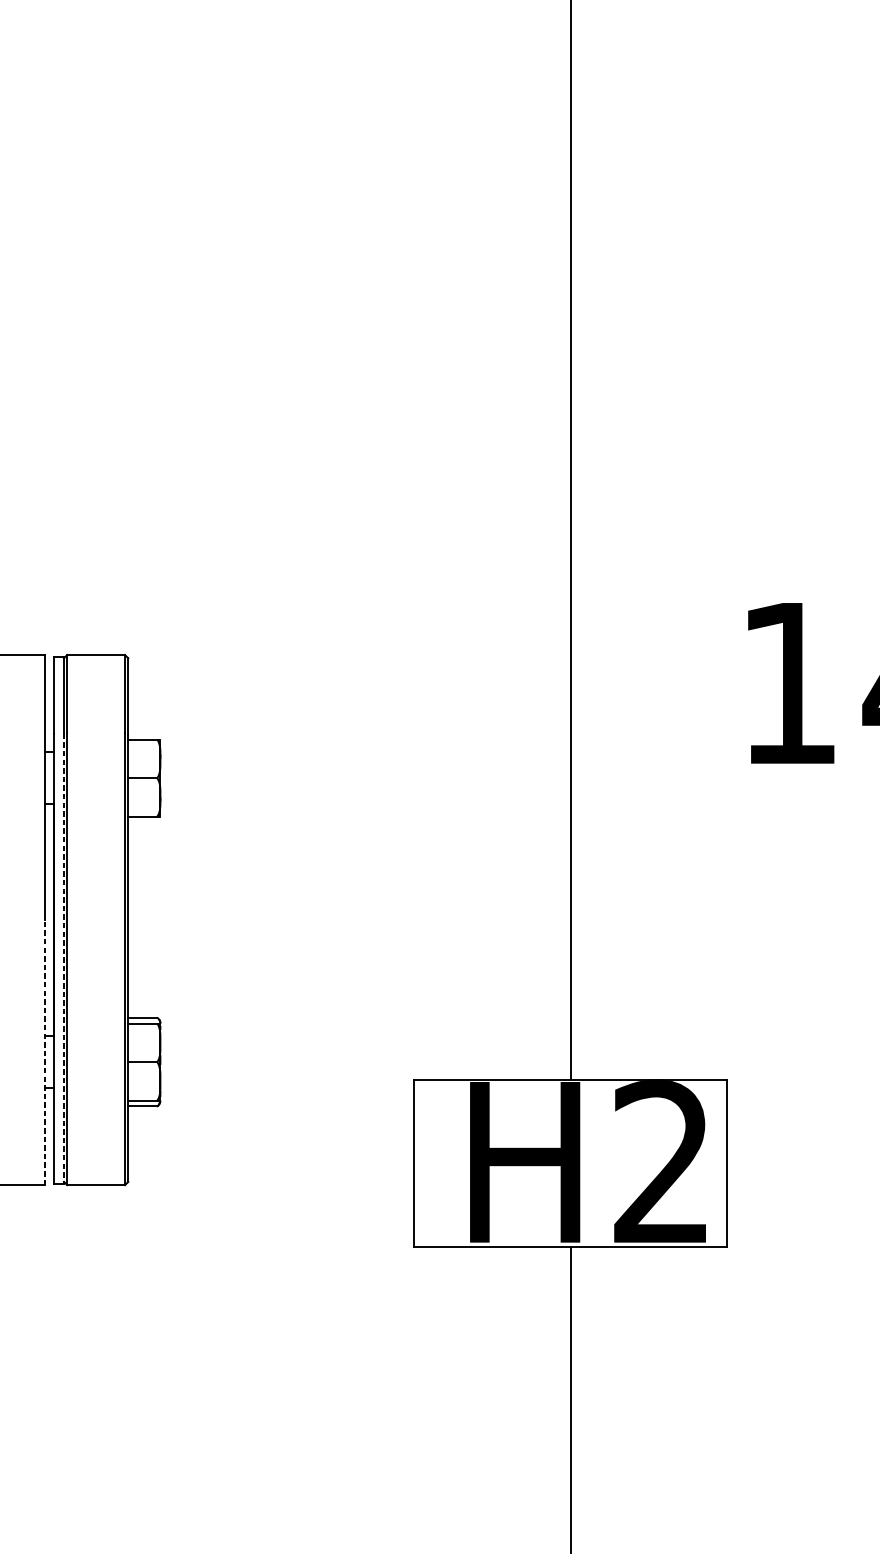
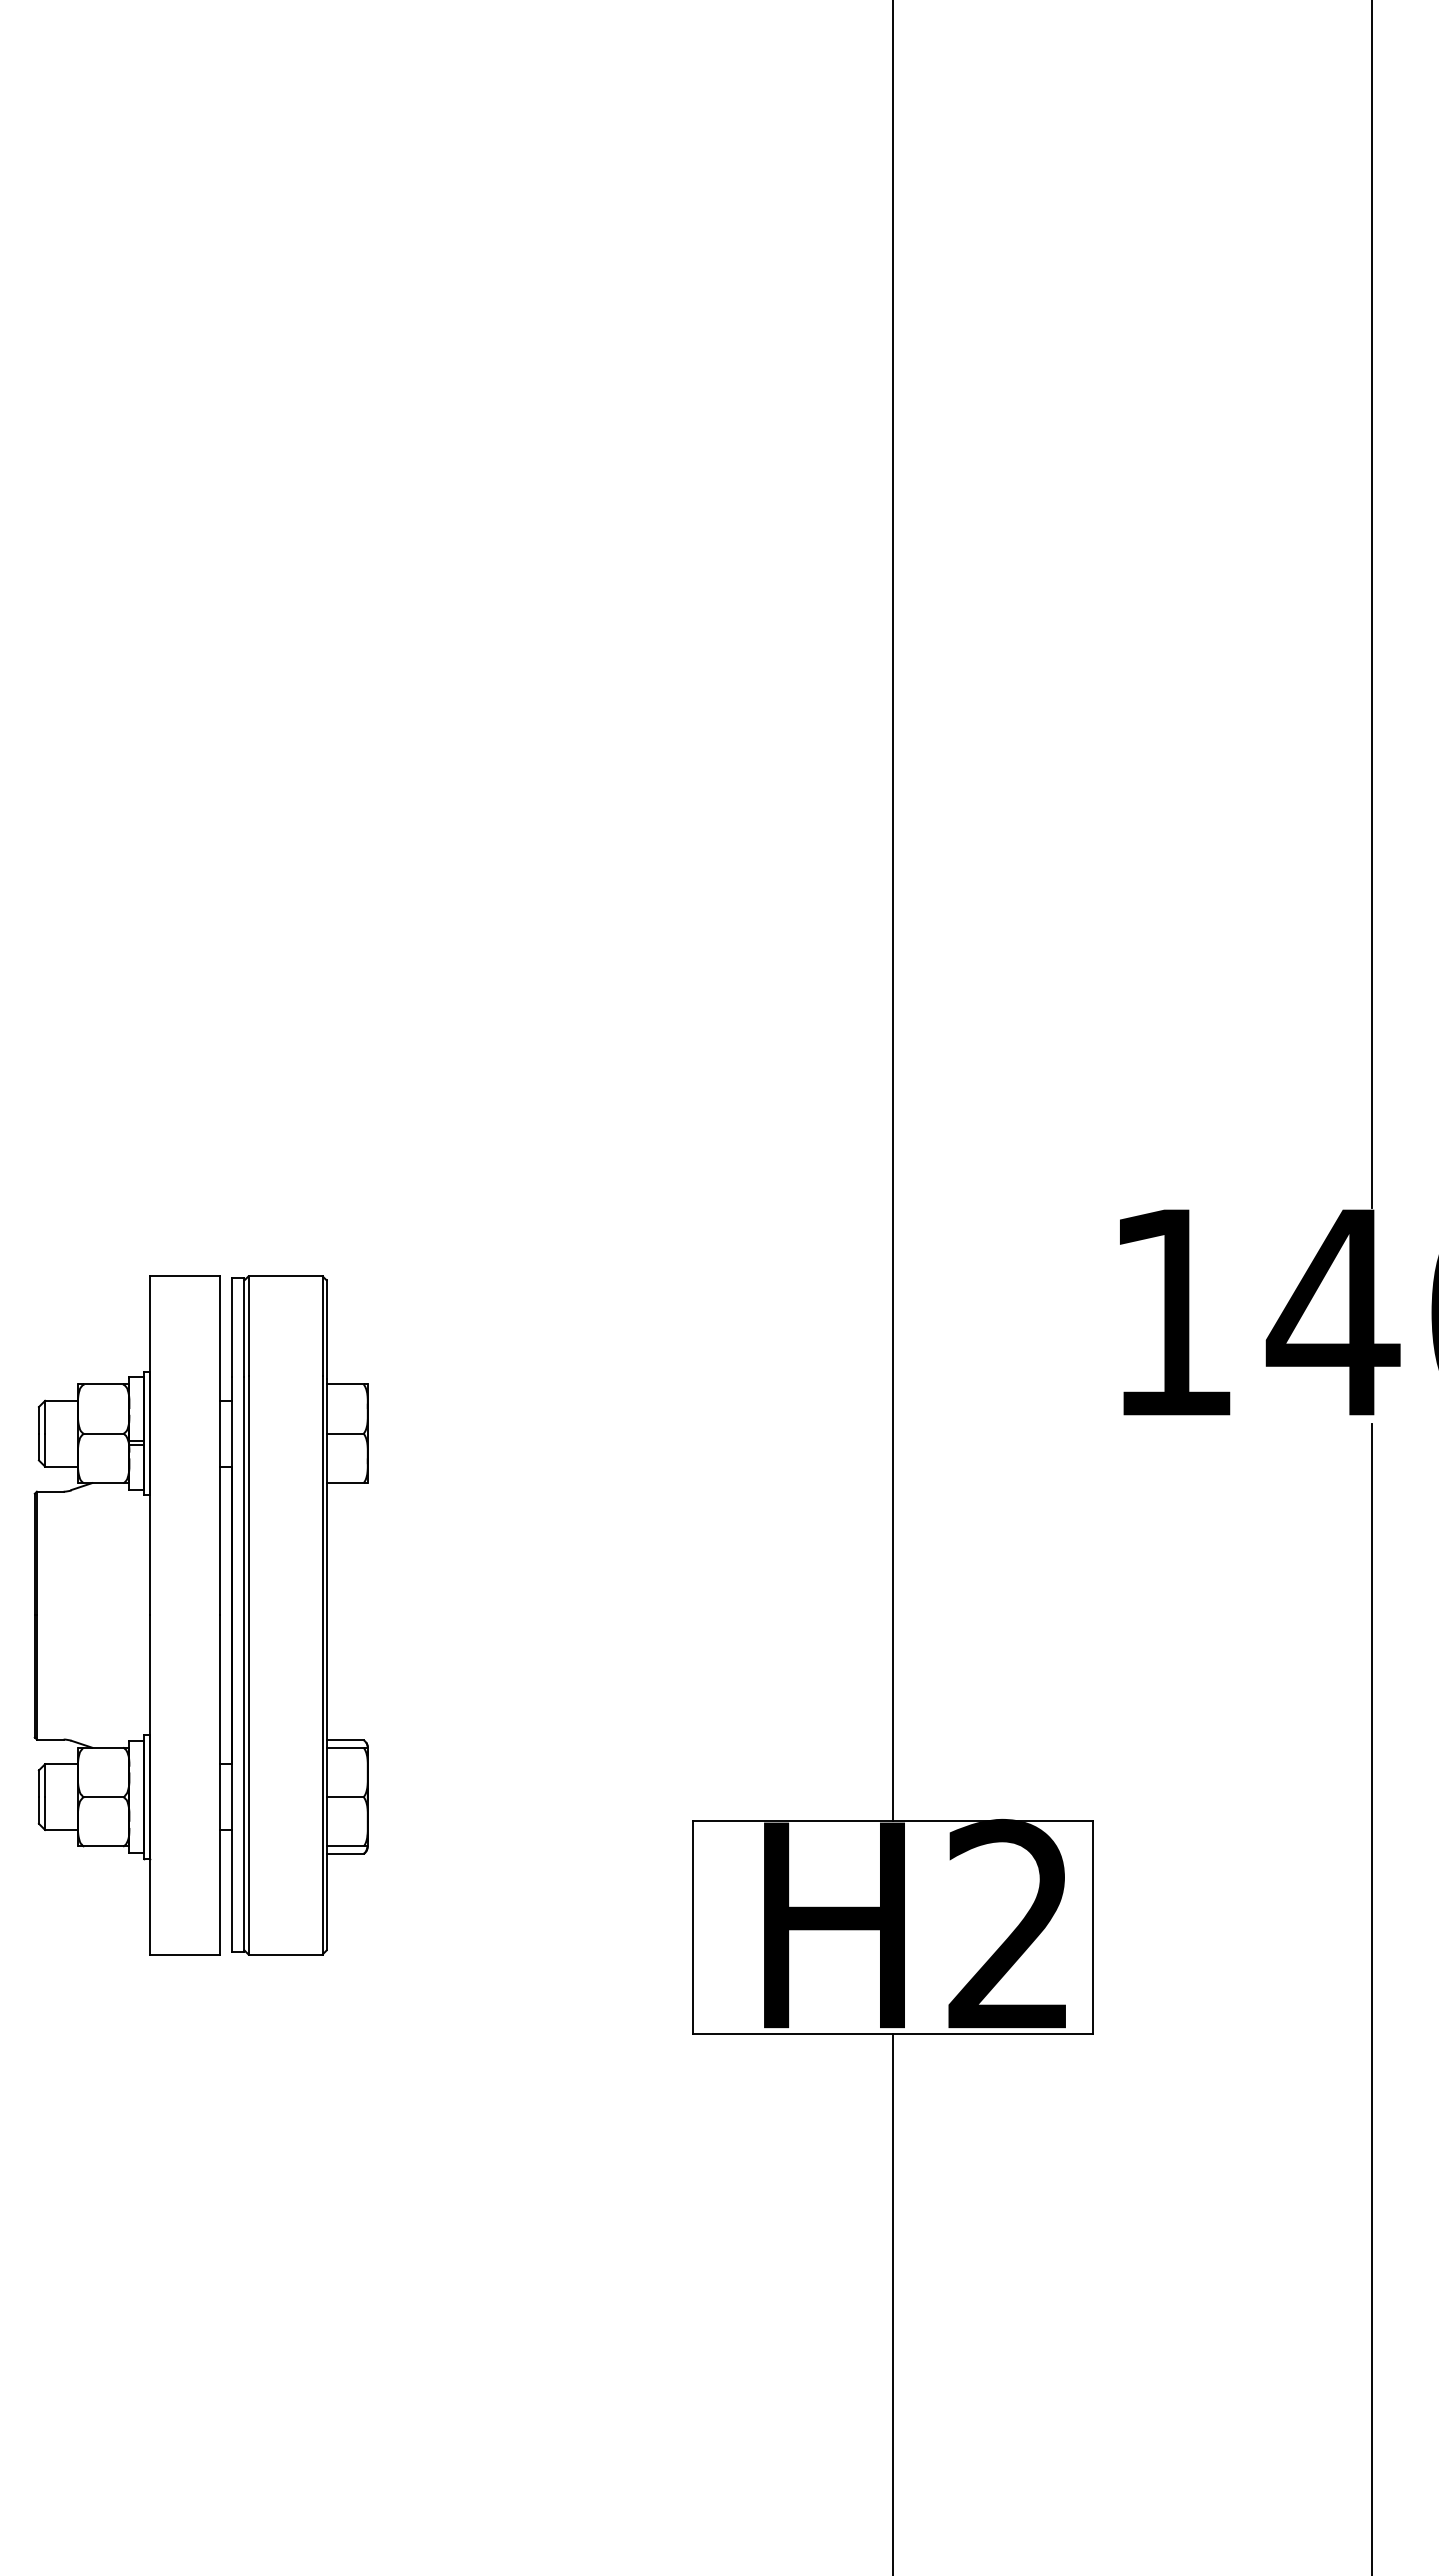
line: (64, 958) -> (244, 1664), dashed -> solid
line: (44, 1052) -> (219, 1784), dashed -> solid

